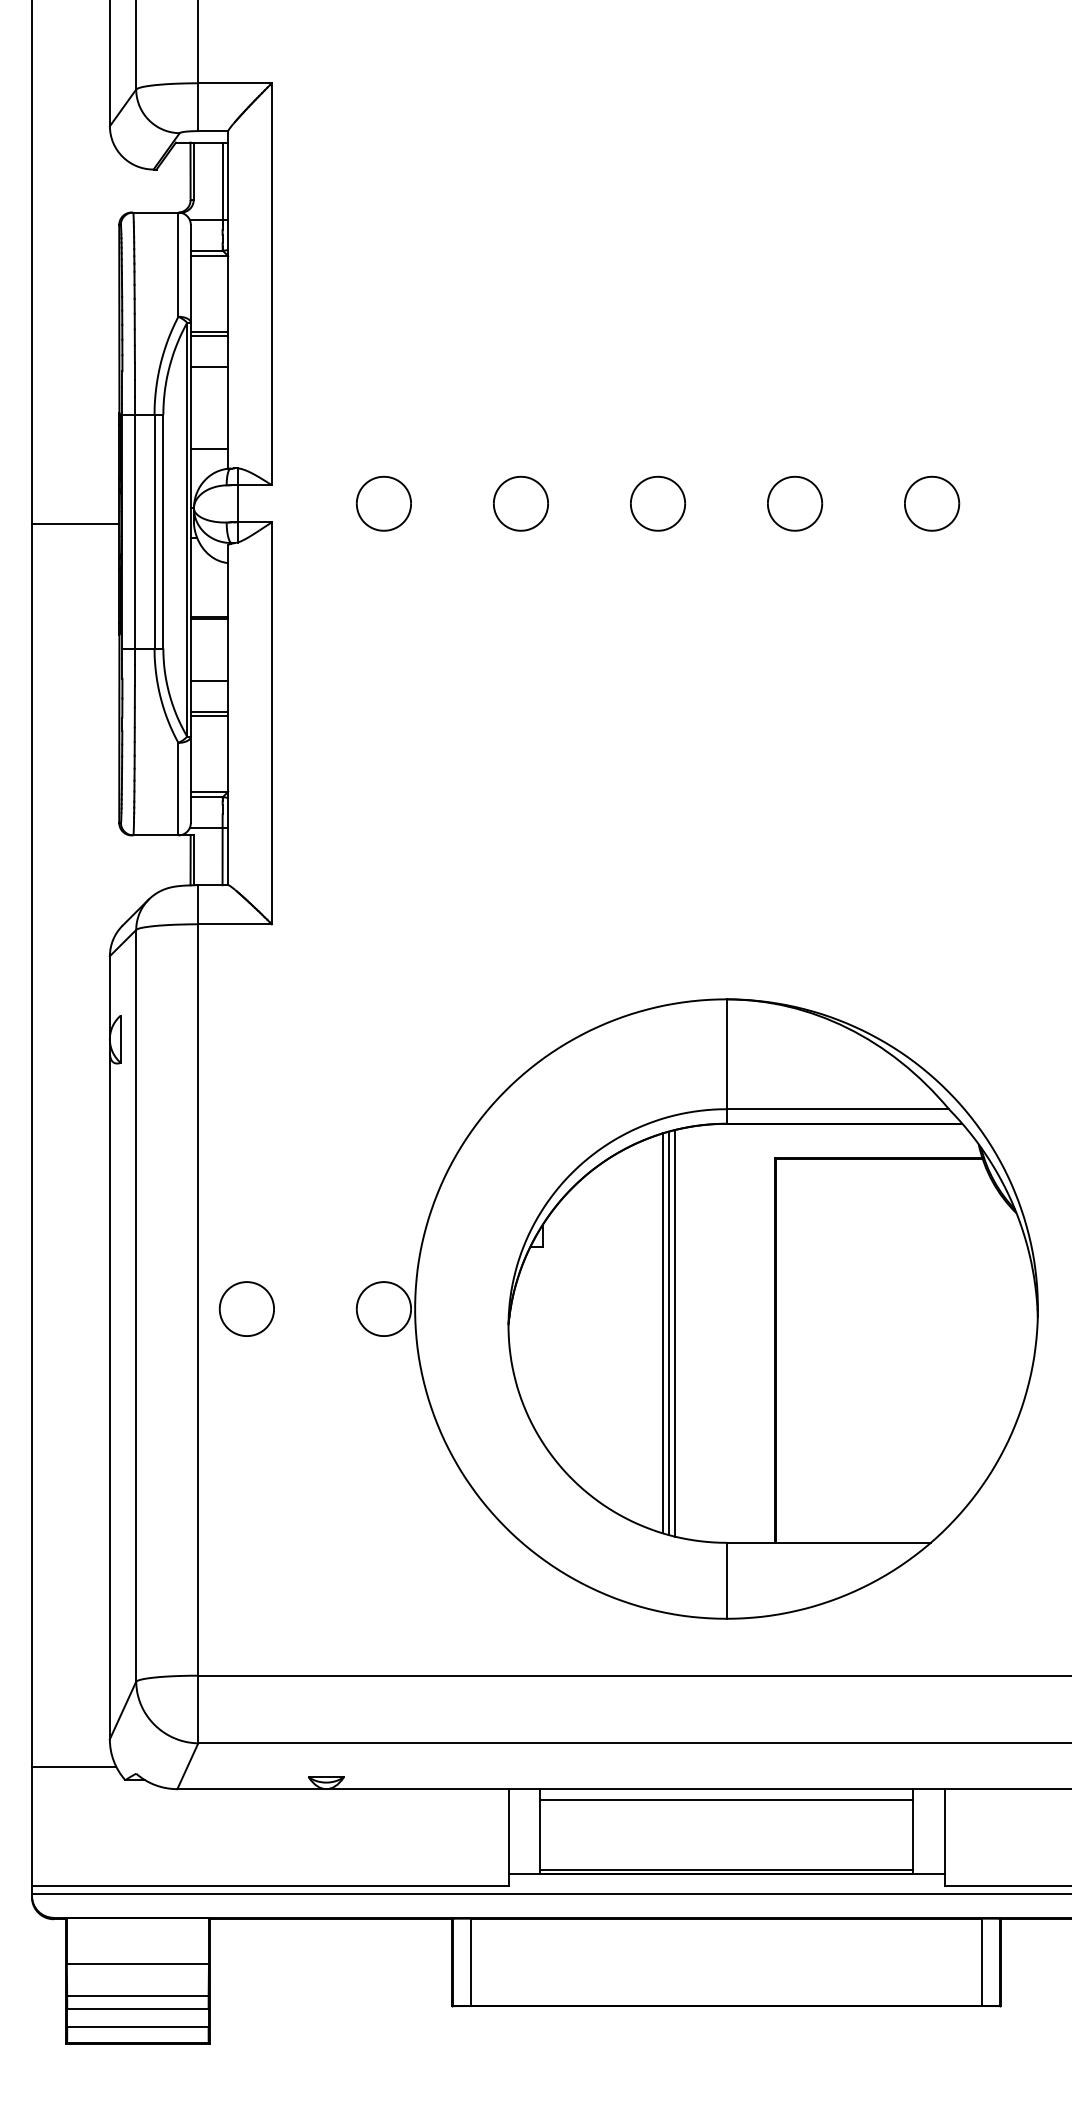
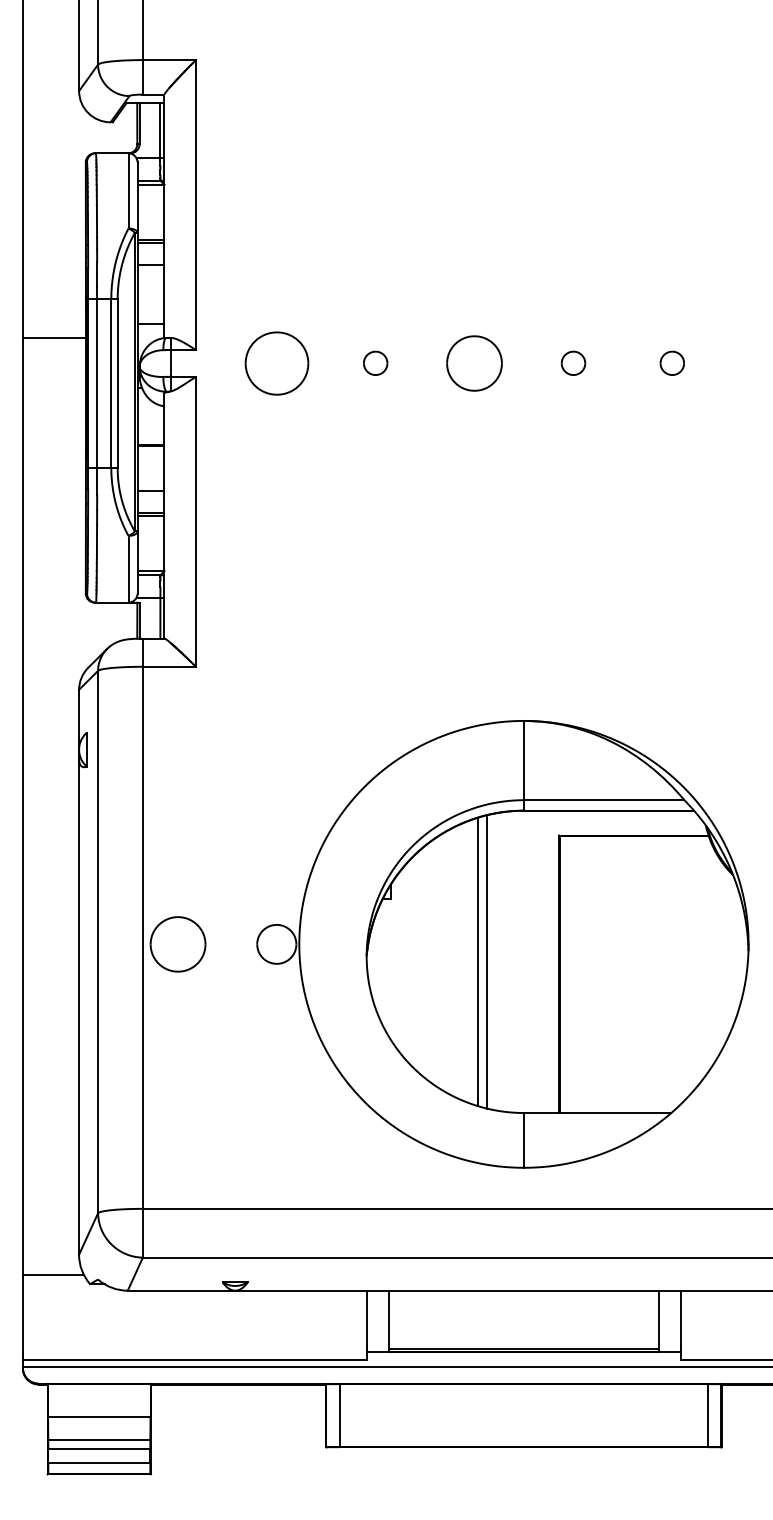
part: (383, 503) -> (276, 363), size x1.6
part: (520, 503) -> (375, 363), size x0.6
part: (657, 503) -> (474, 363), size x1.4
part: (795, 503) -> (573, 363), size x0.6
part: (932, 503) -> (672, 363), size x0.6
line: (75, 523) -> (54, 337), moved
part: (246, 1308) -> (177, 943), size x1.4
line: (669, 1333) -> (482, 961), removed
line: (726, 1799) -> (523, 1298), removed

